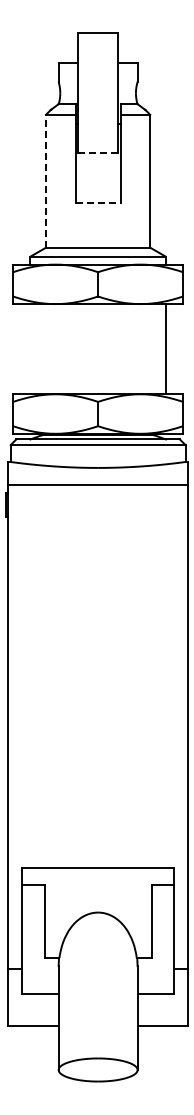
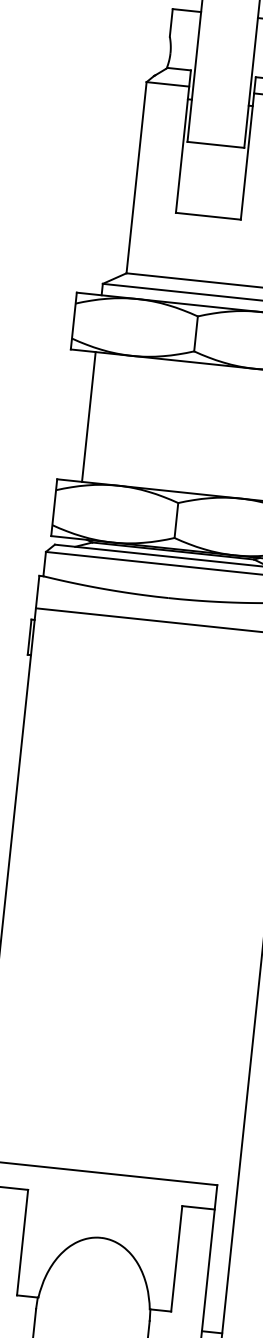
line: (98, 152) -> (216, 144), dashed -> solid
line: (45, 180) -> (136, 176), dashed -> solid
line: (98, 202) -> (208, 216), dashed -> solid
line: (30, 349) -> (88, 417), added

